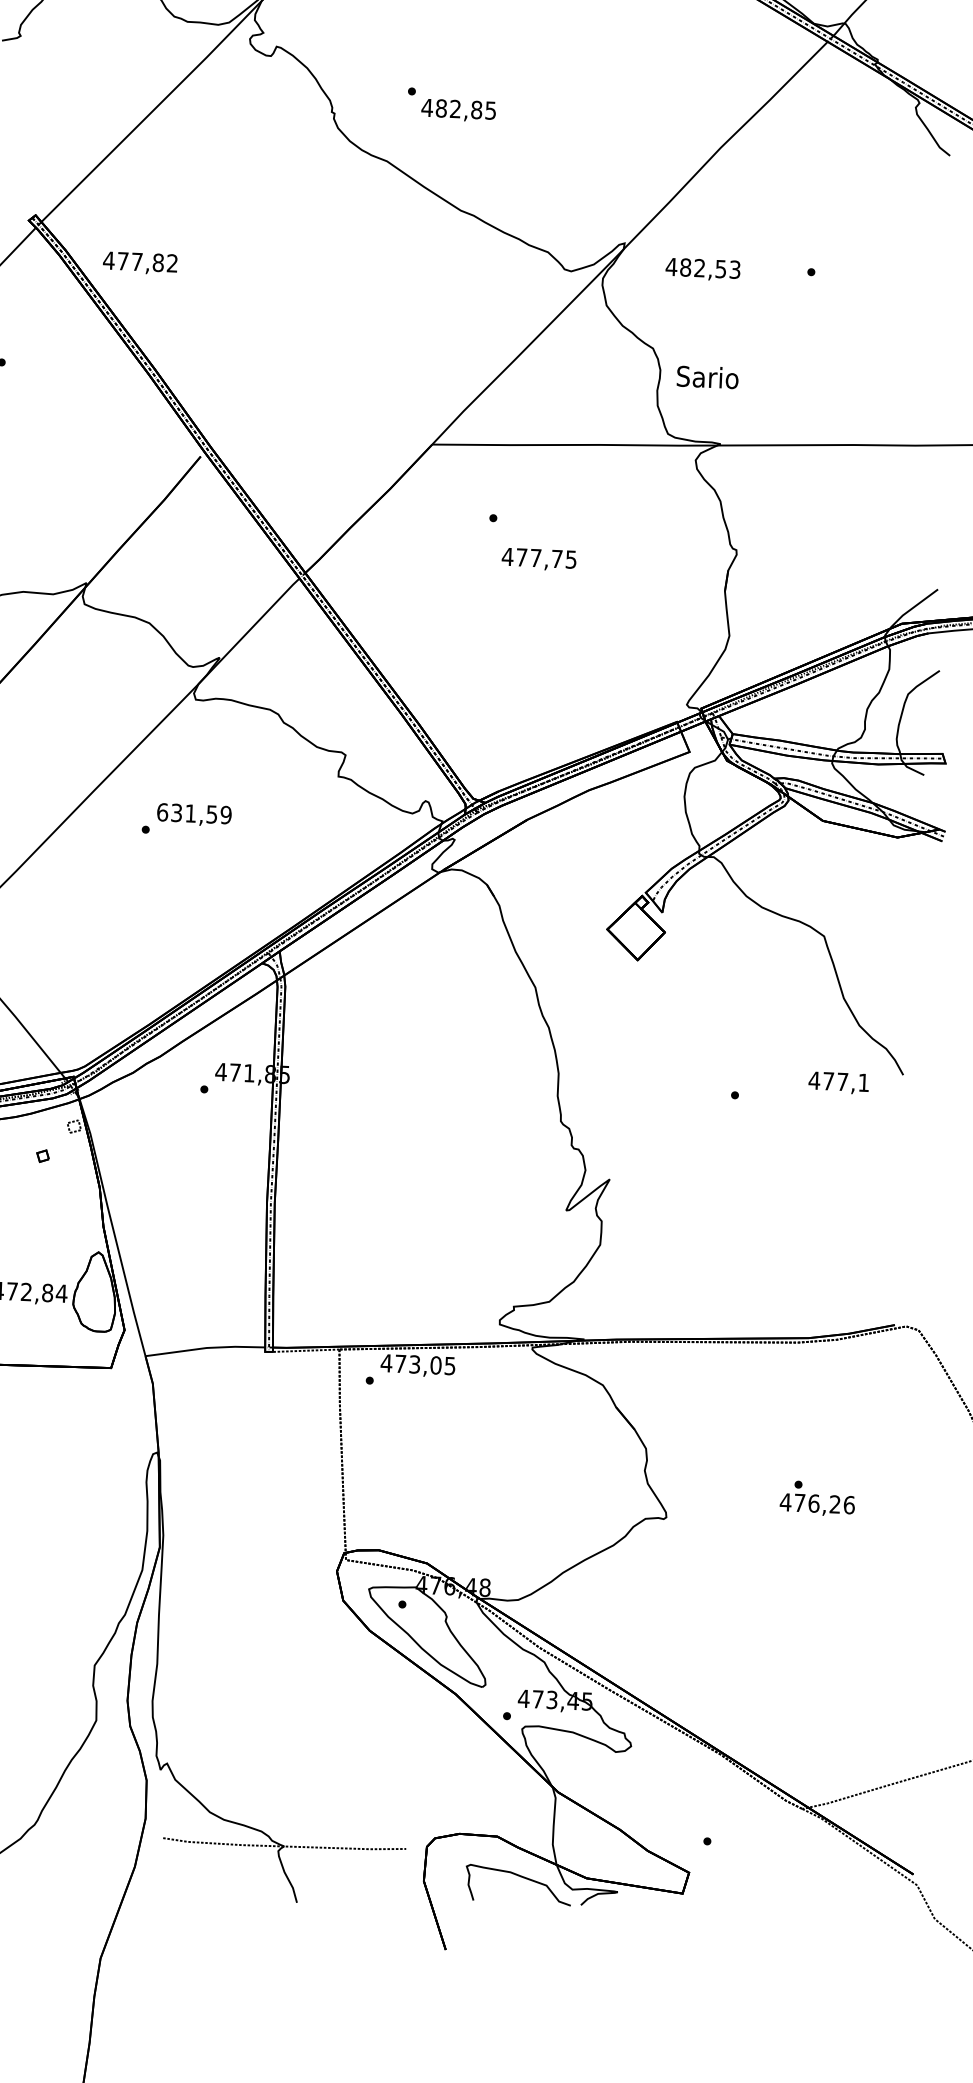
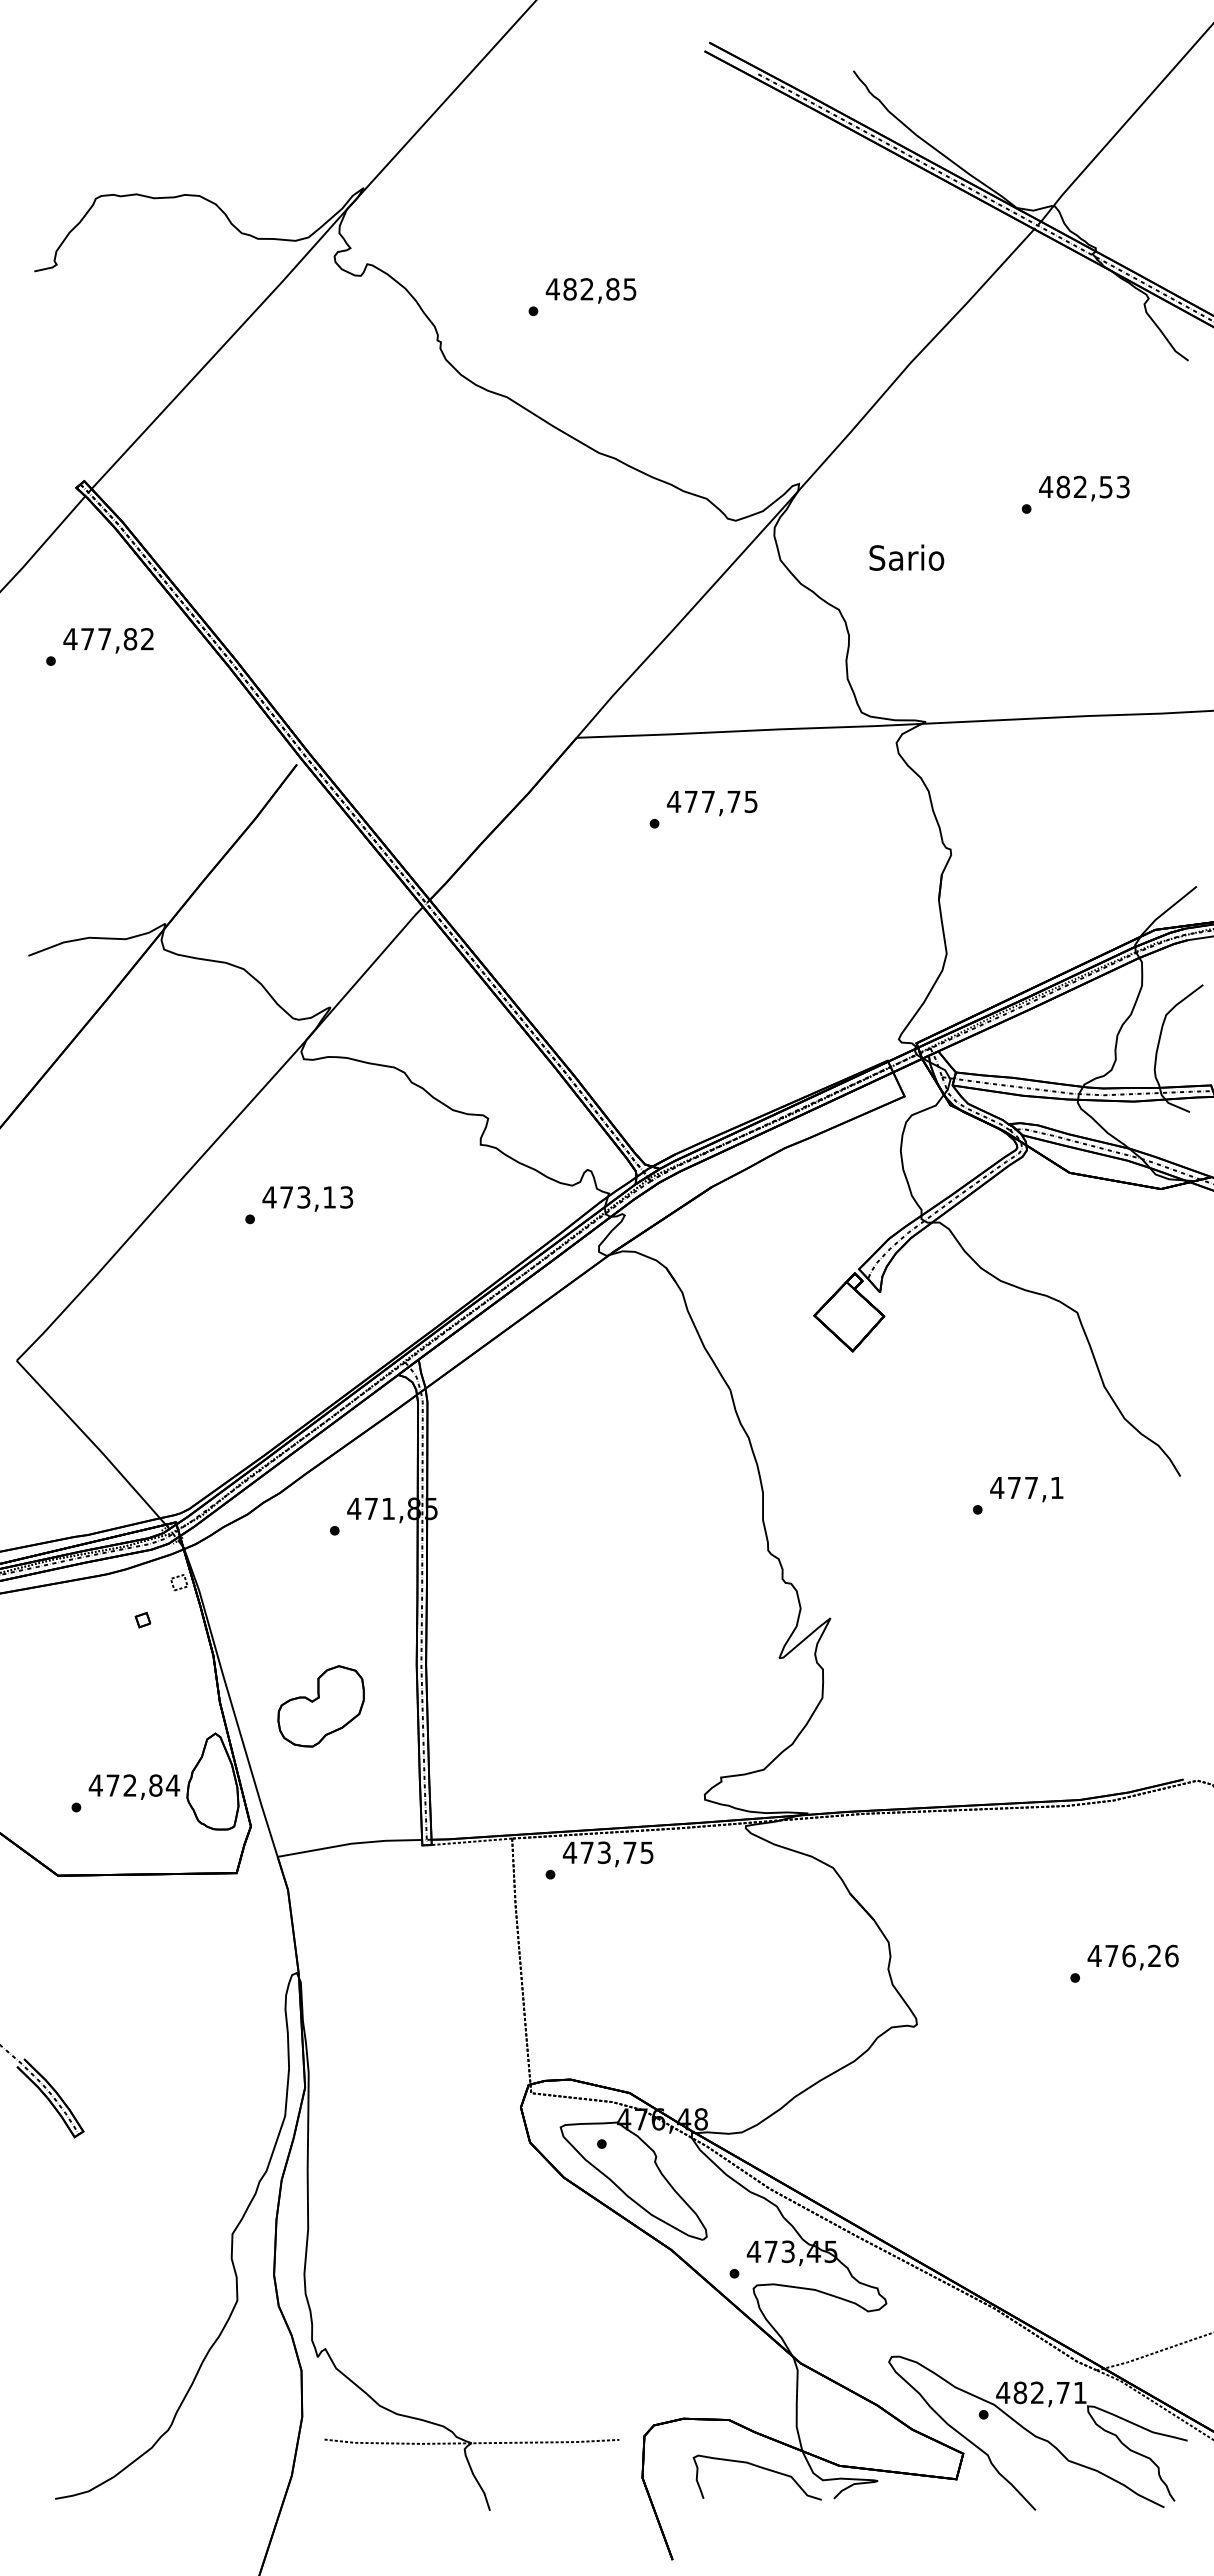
text: (458, 110) -> (590, 290), moved
text: (140, 263) -> (108, 640), moved
text: (703, 269) -> (1084, 488), moved
text: (707, 377) -> (906, 557), moved
text: (539, 559) -> (712, 803), moved
text: (193, 813) -> (307, 1197), 631,59 -> 473,13
text: (838, 1083) -> (1026, 1489), moved
part: (186, 1233) -> (320, 1706), added
text: (435, 1365) -> (629, 1852), 473,05 -> 473,75
text: (816, 1504) -> (1132, 1957), moved
part: (751, 1857) -> (1037, 2432), added

